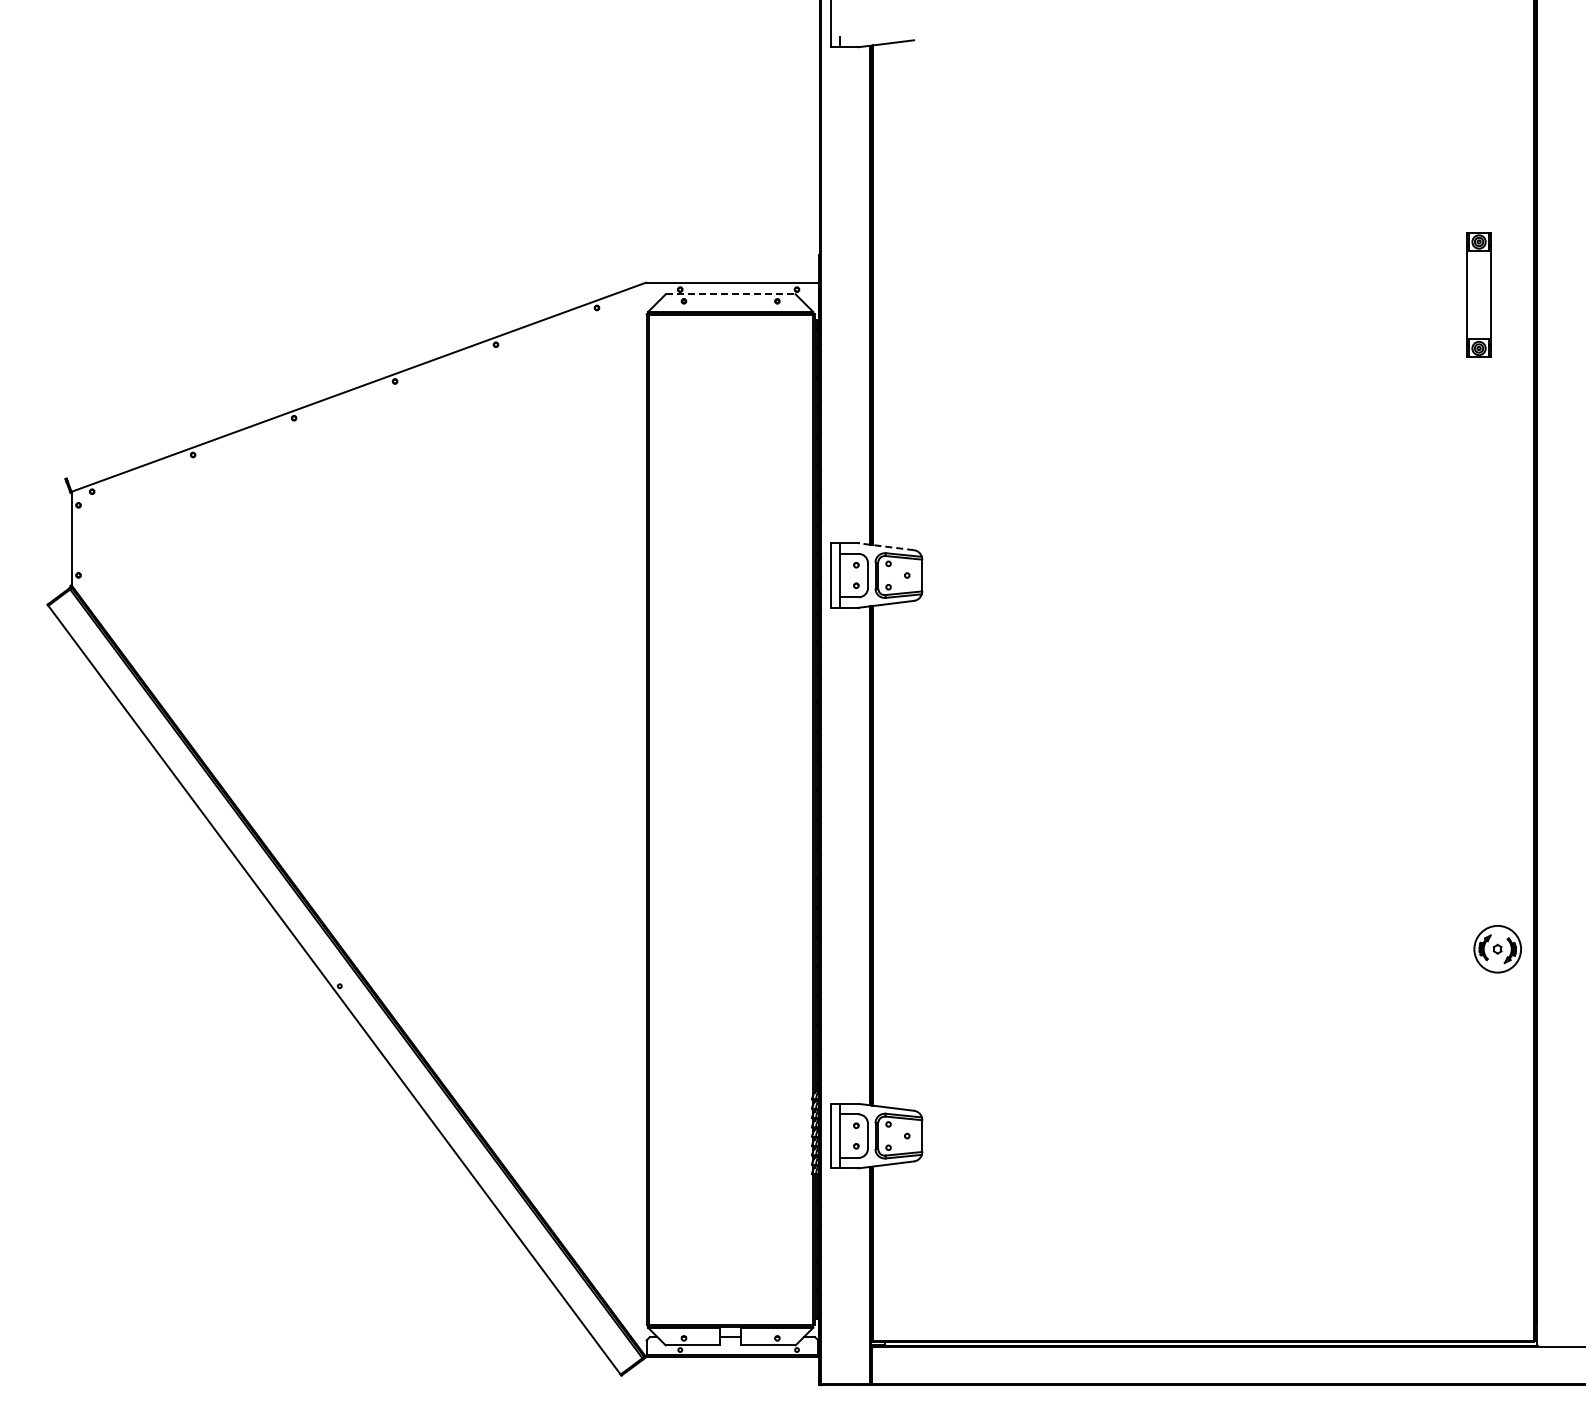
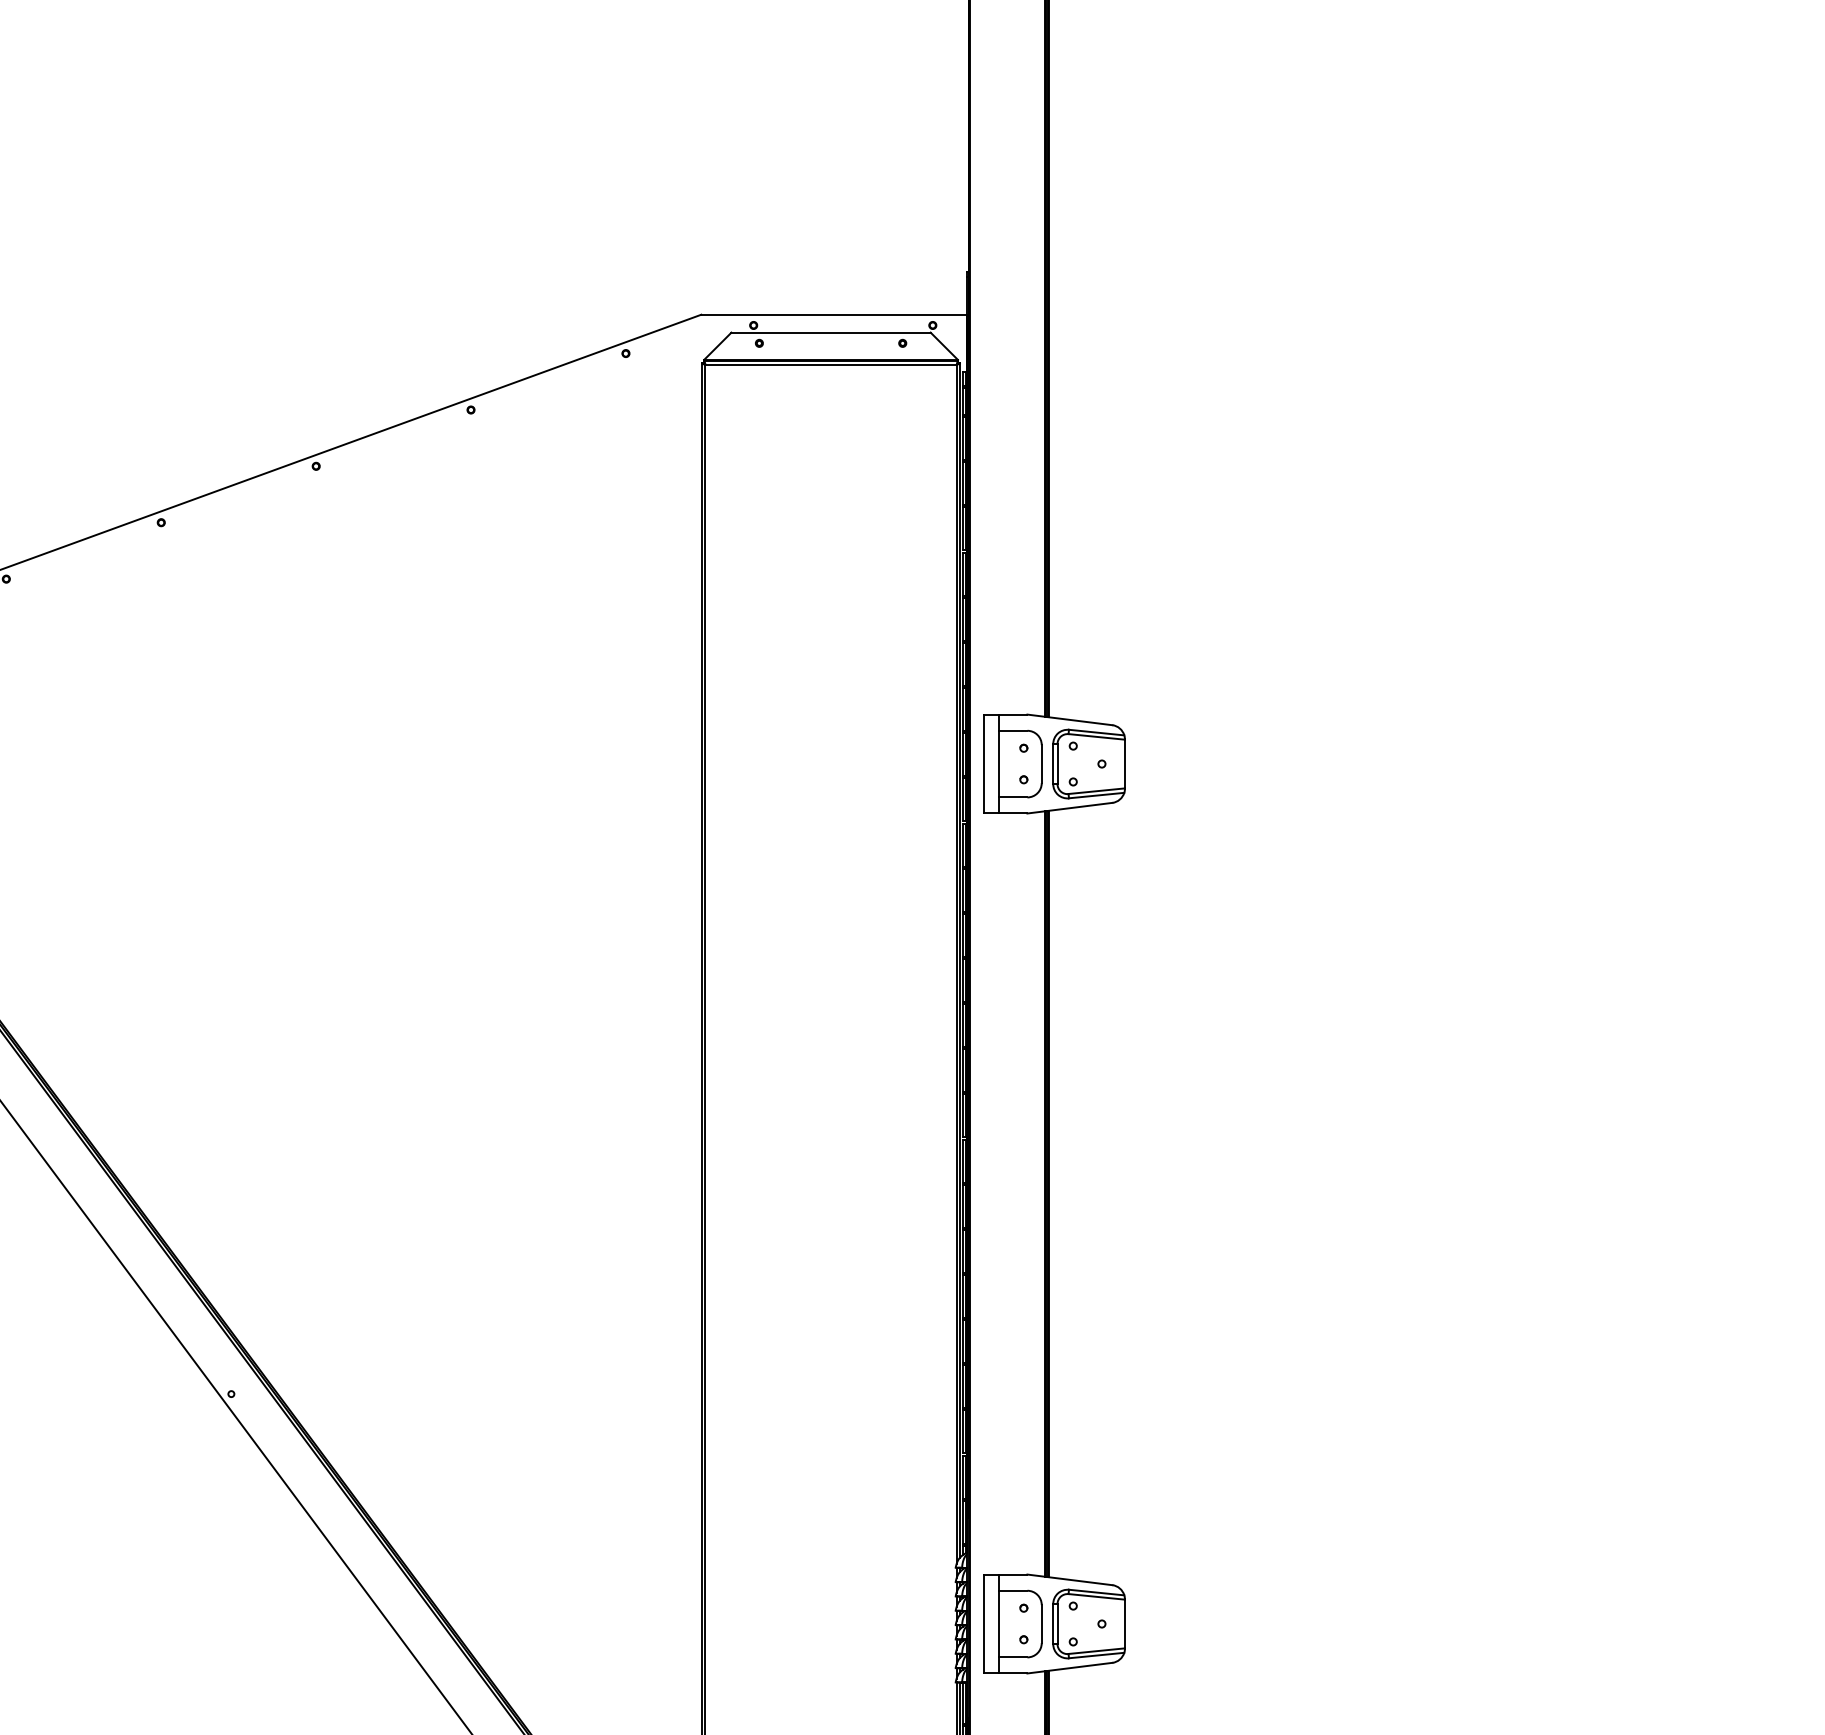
line: (730, 294) -> (830, 332), dashed -> solid
line: (886, 546) -> (1070, 719), dashed -> solid

